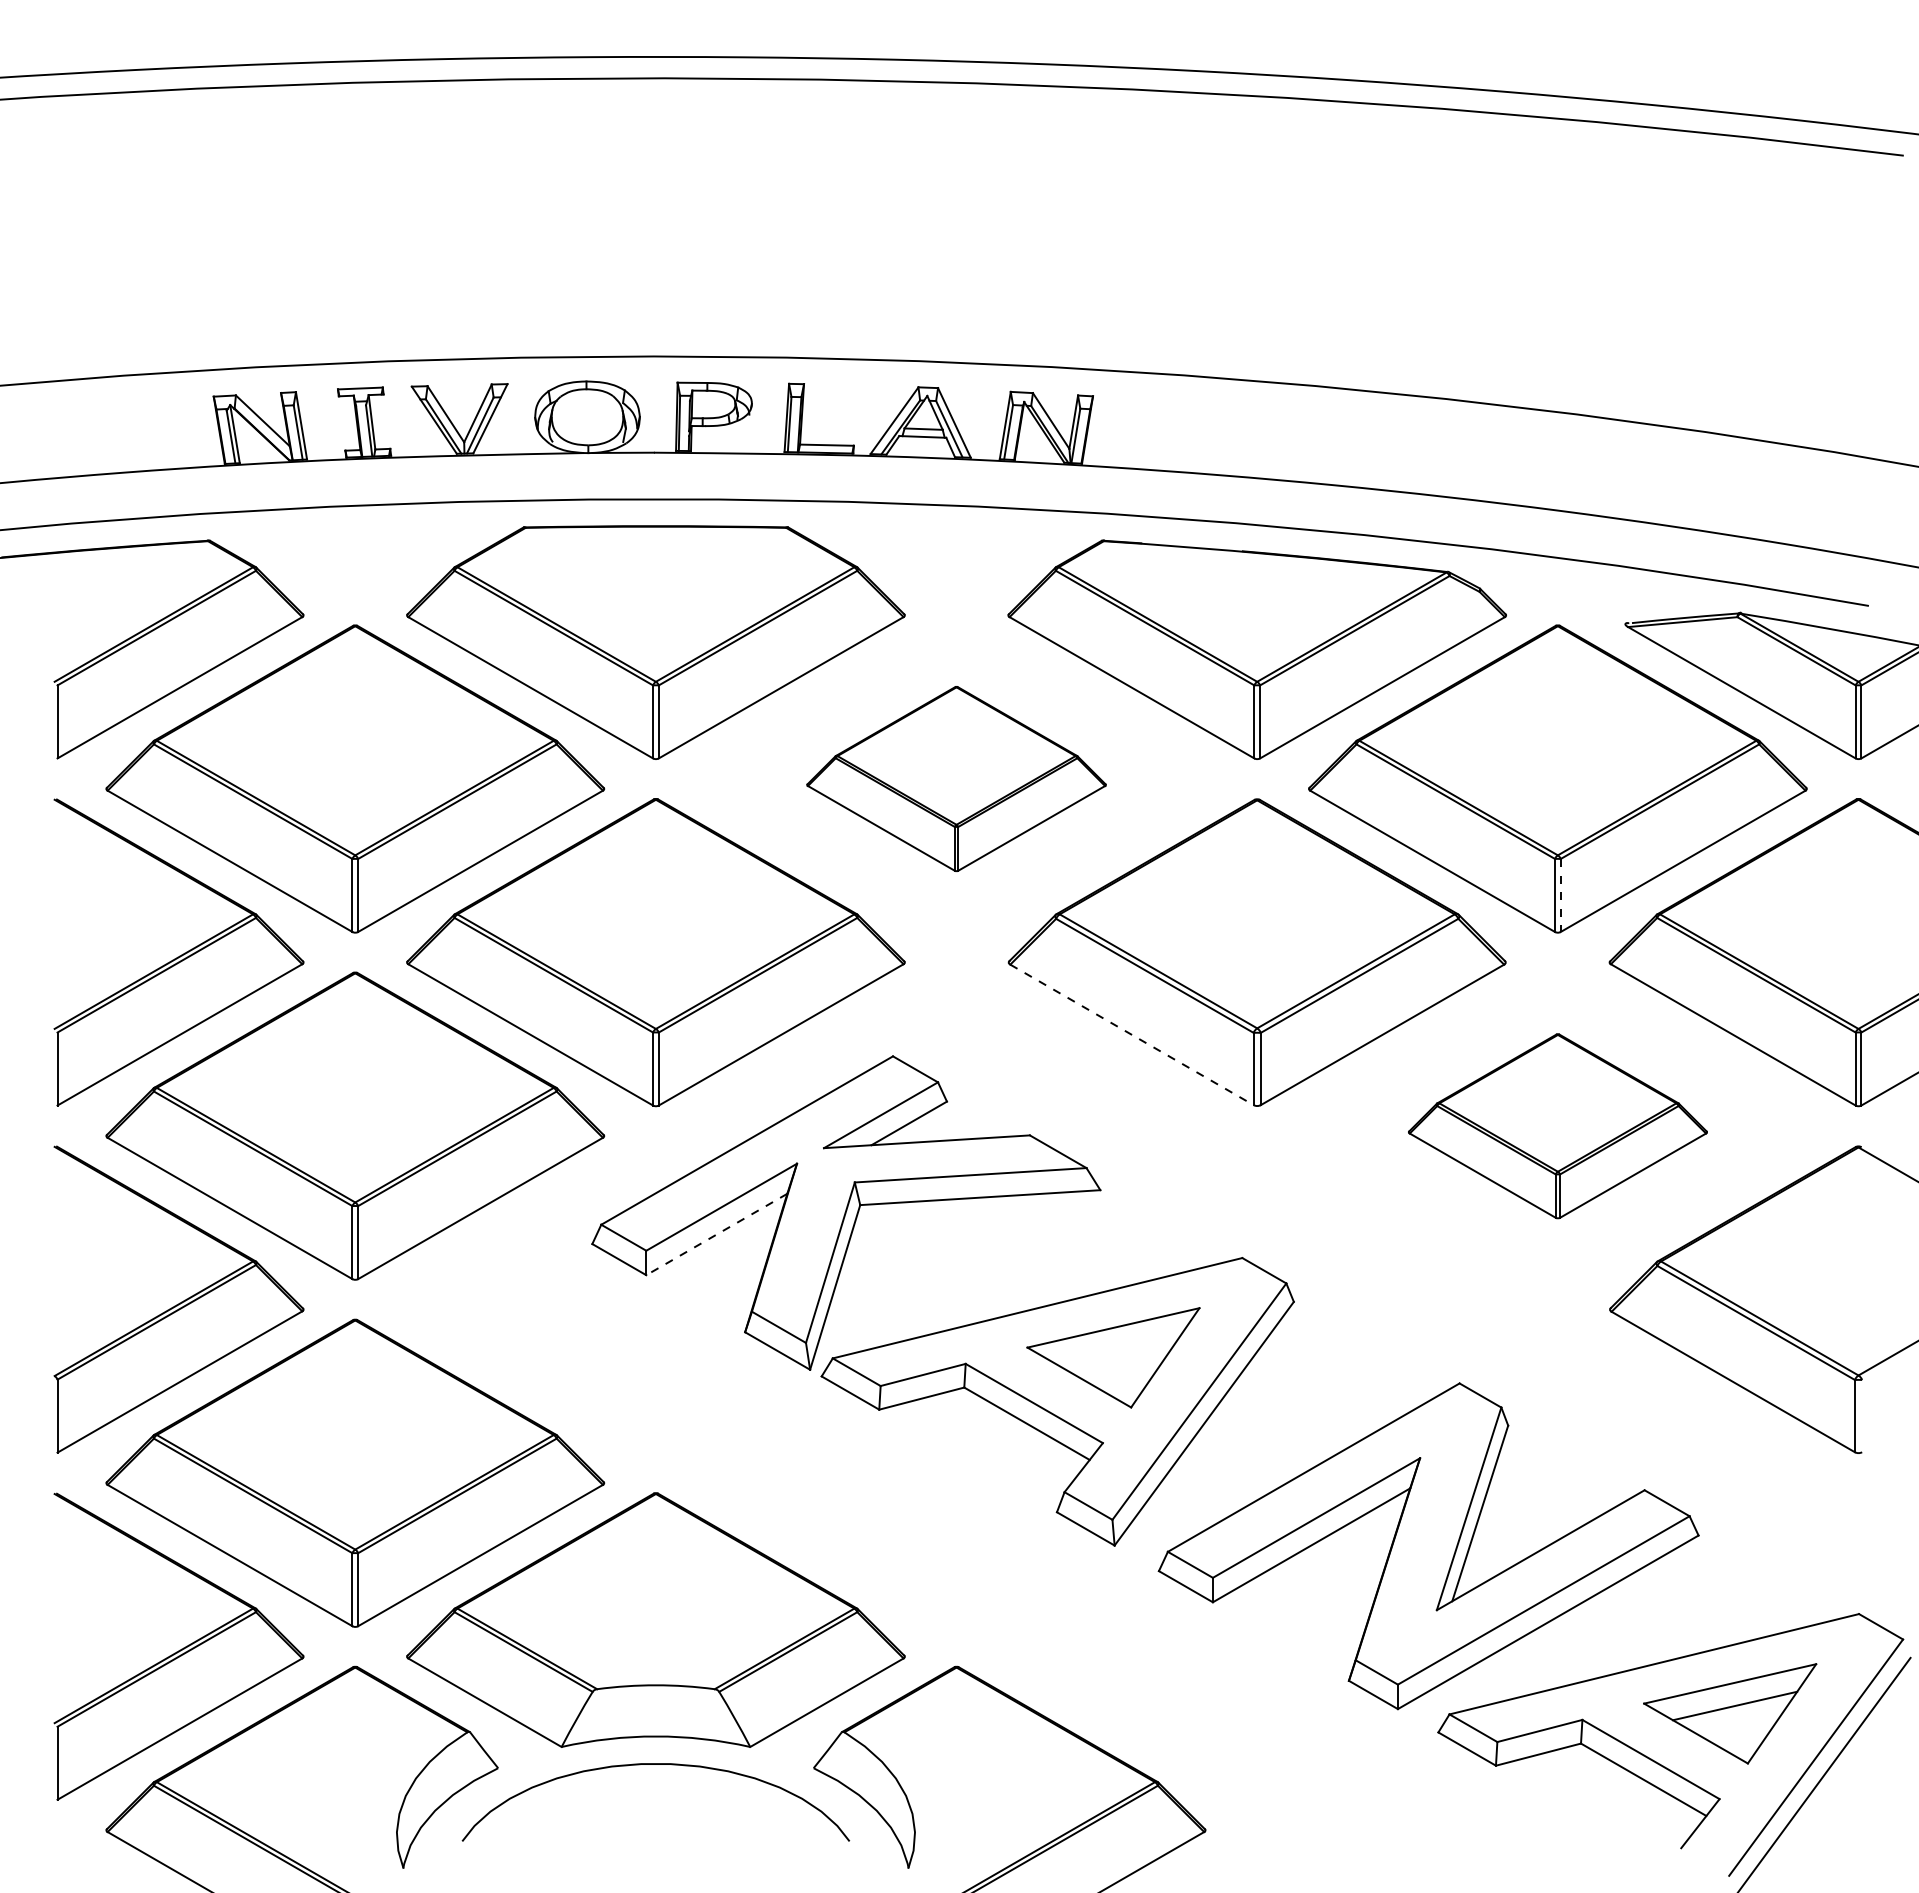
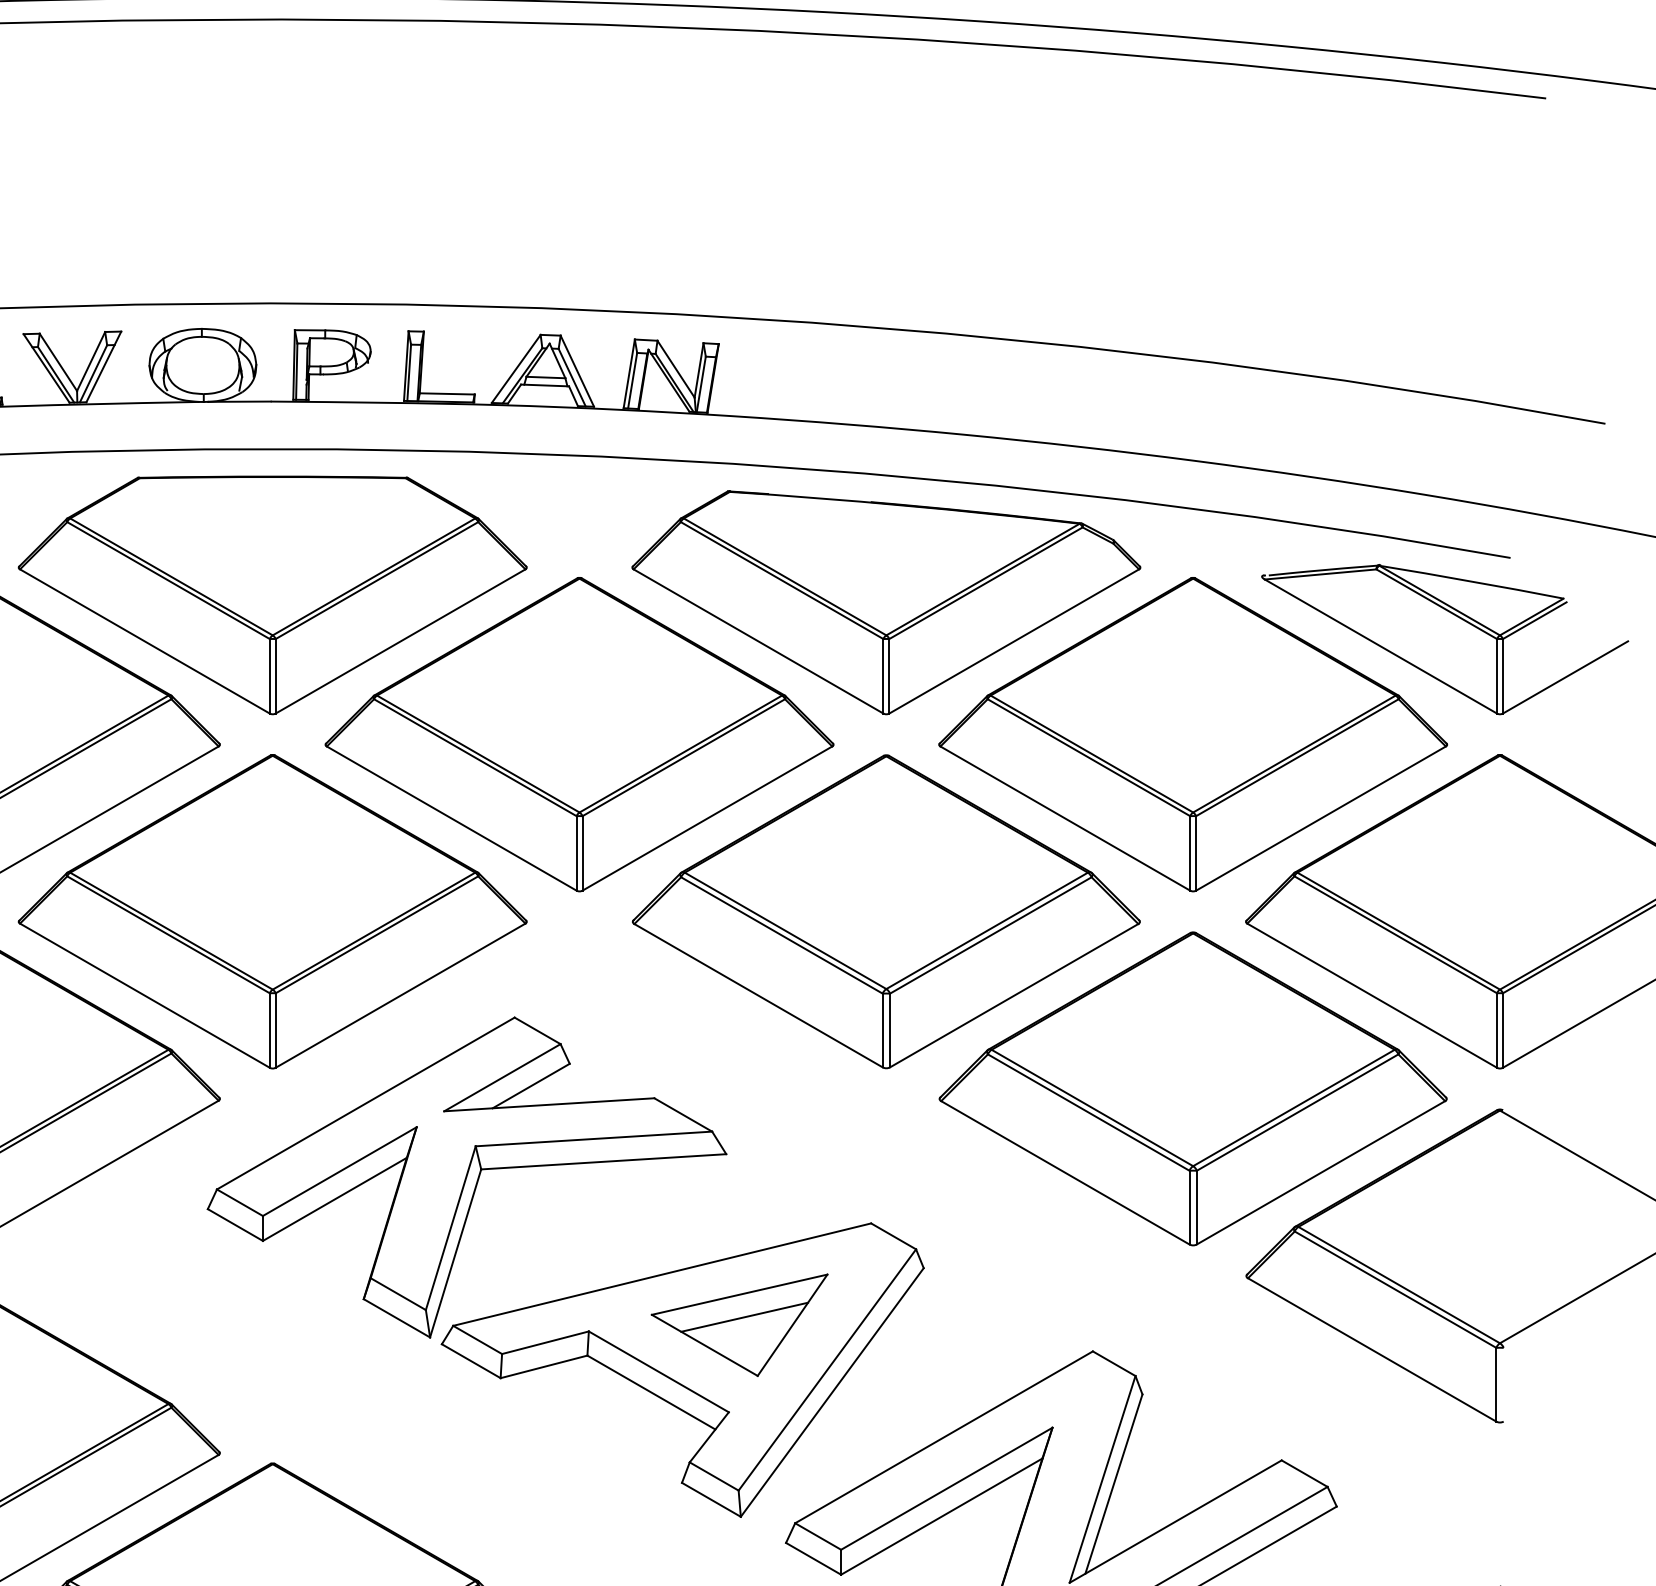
part: (956, 778) -> (579, 734), size x1.67
line: (1560, 895) -> (1195, 853), dashed -> solid
line: (1132, 1035) -> (759, 996), dashed -> solid
part: (1557, 1126) -> (1192, 1089), size x1.67
line: (716, 1234) -> (334, 1199), dashed -> solid
line: (1118, 1349) -> (744, 1316), added

